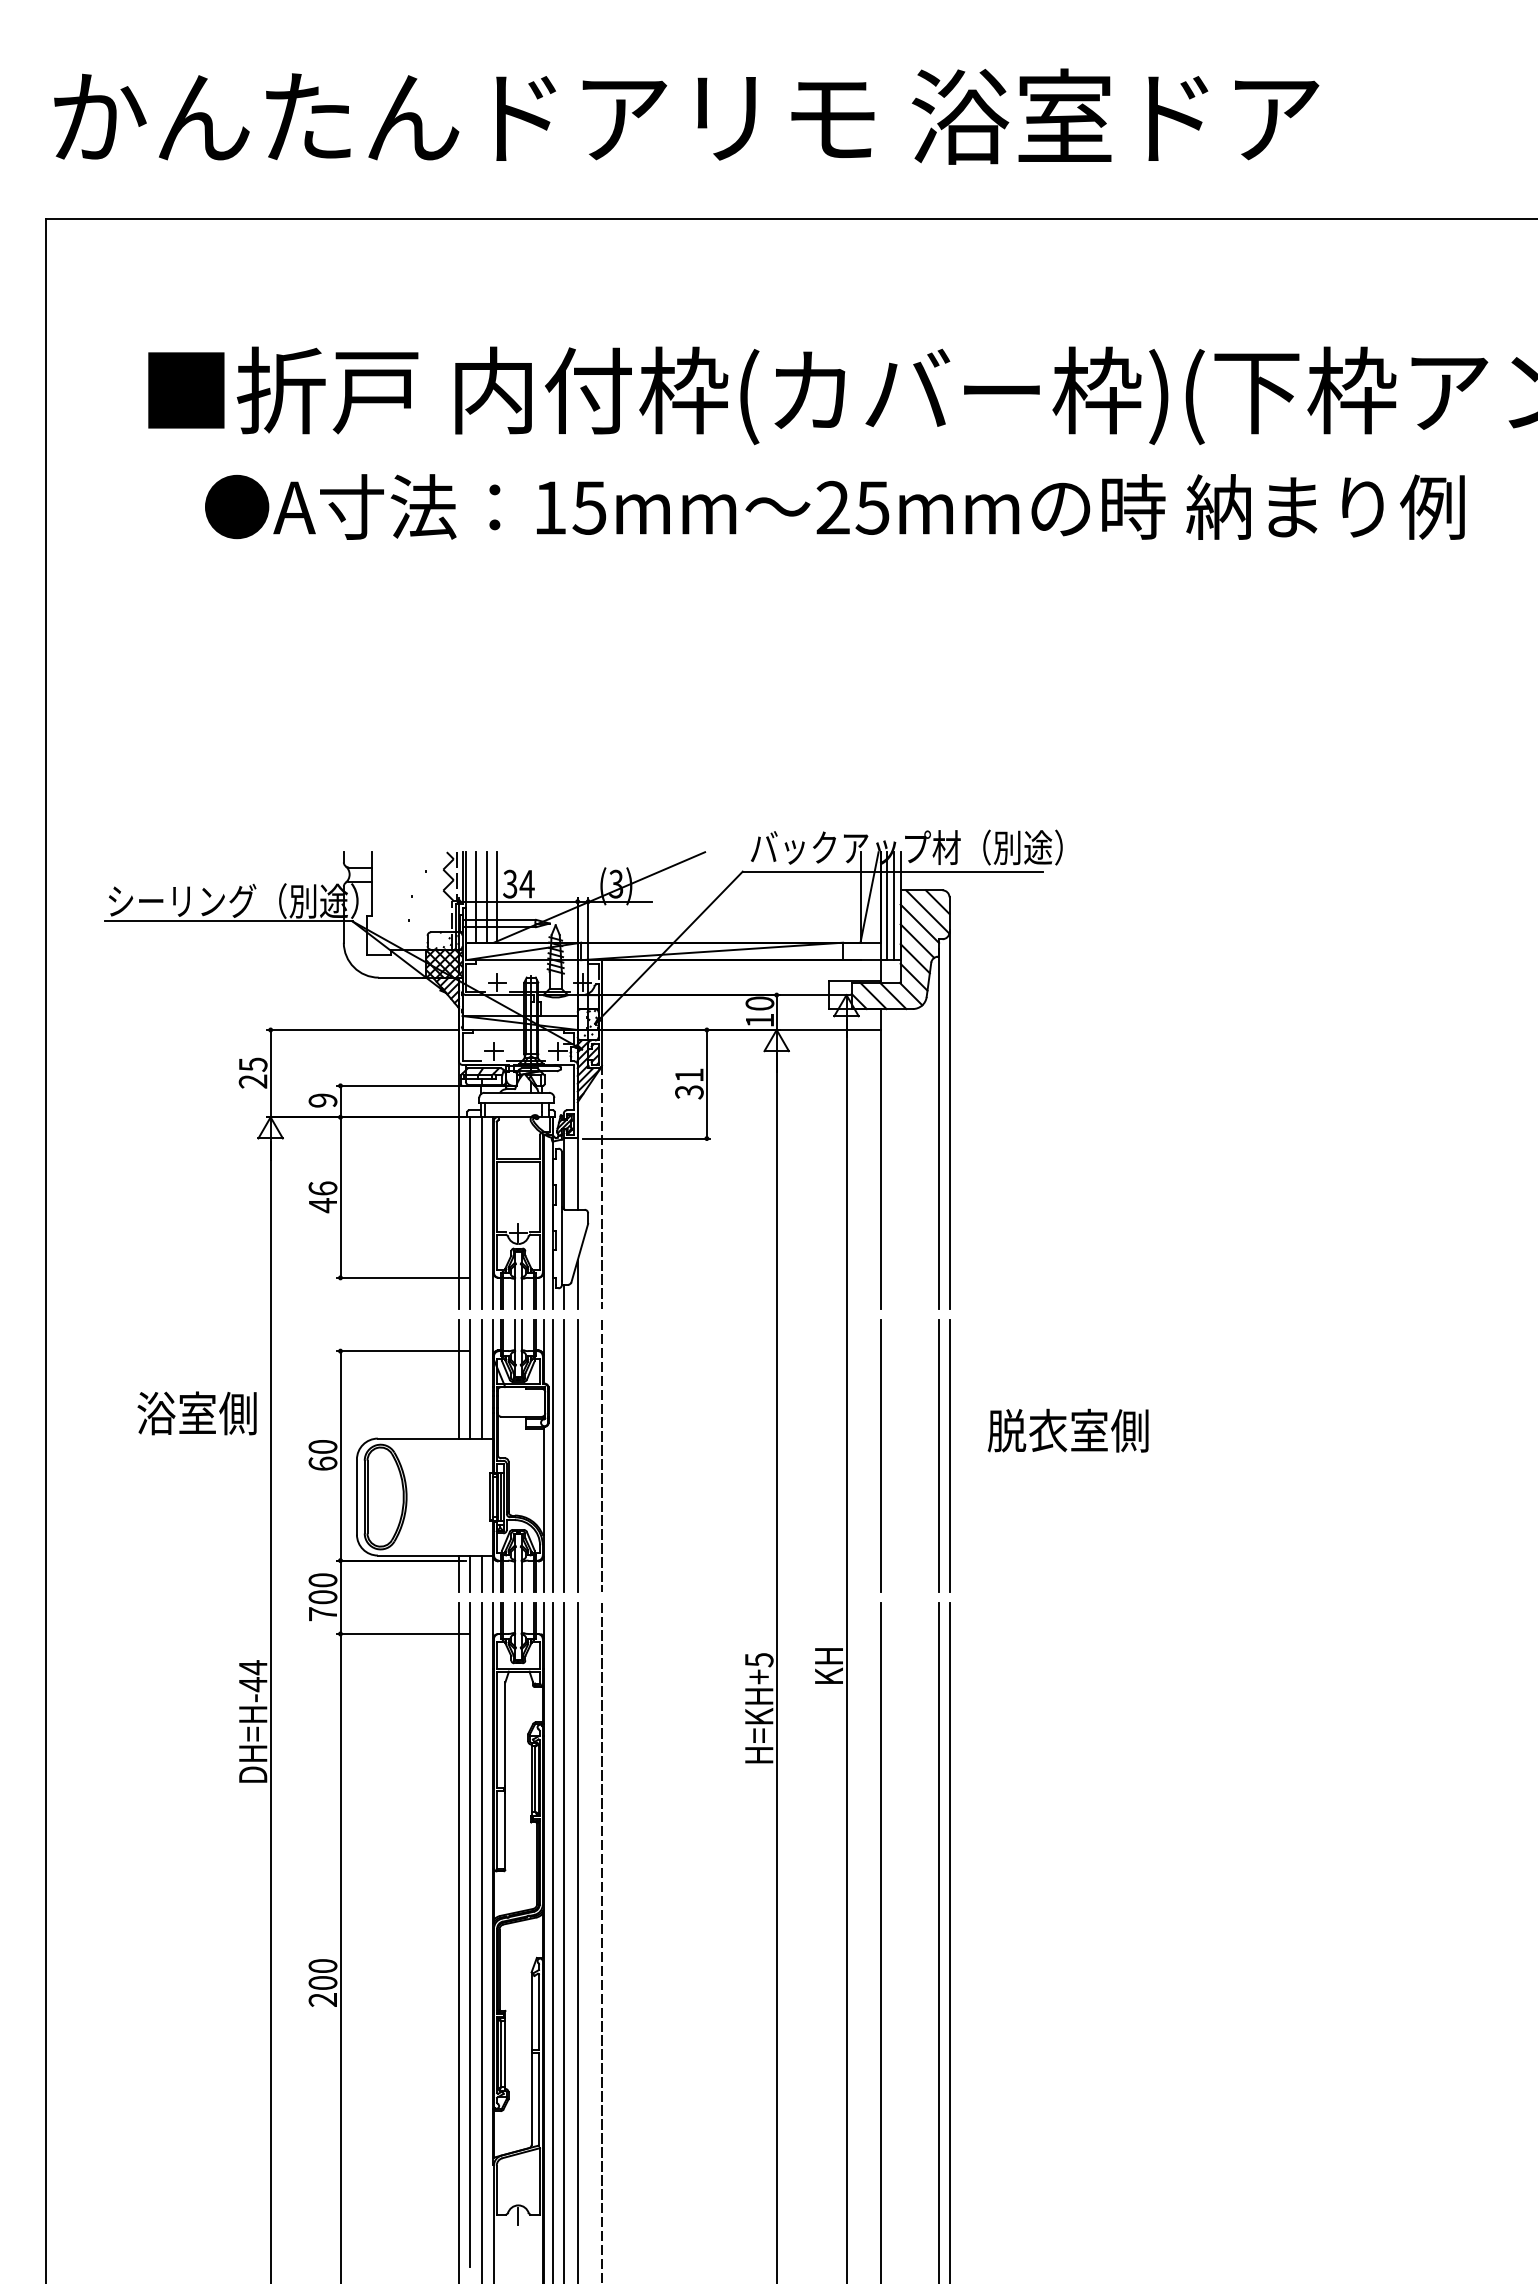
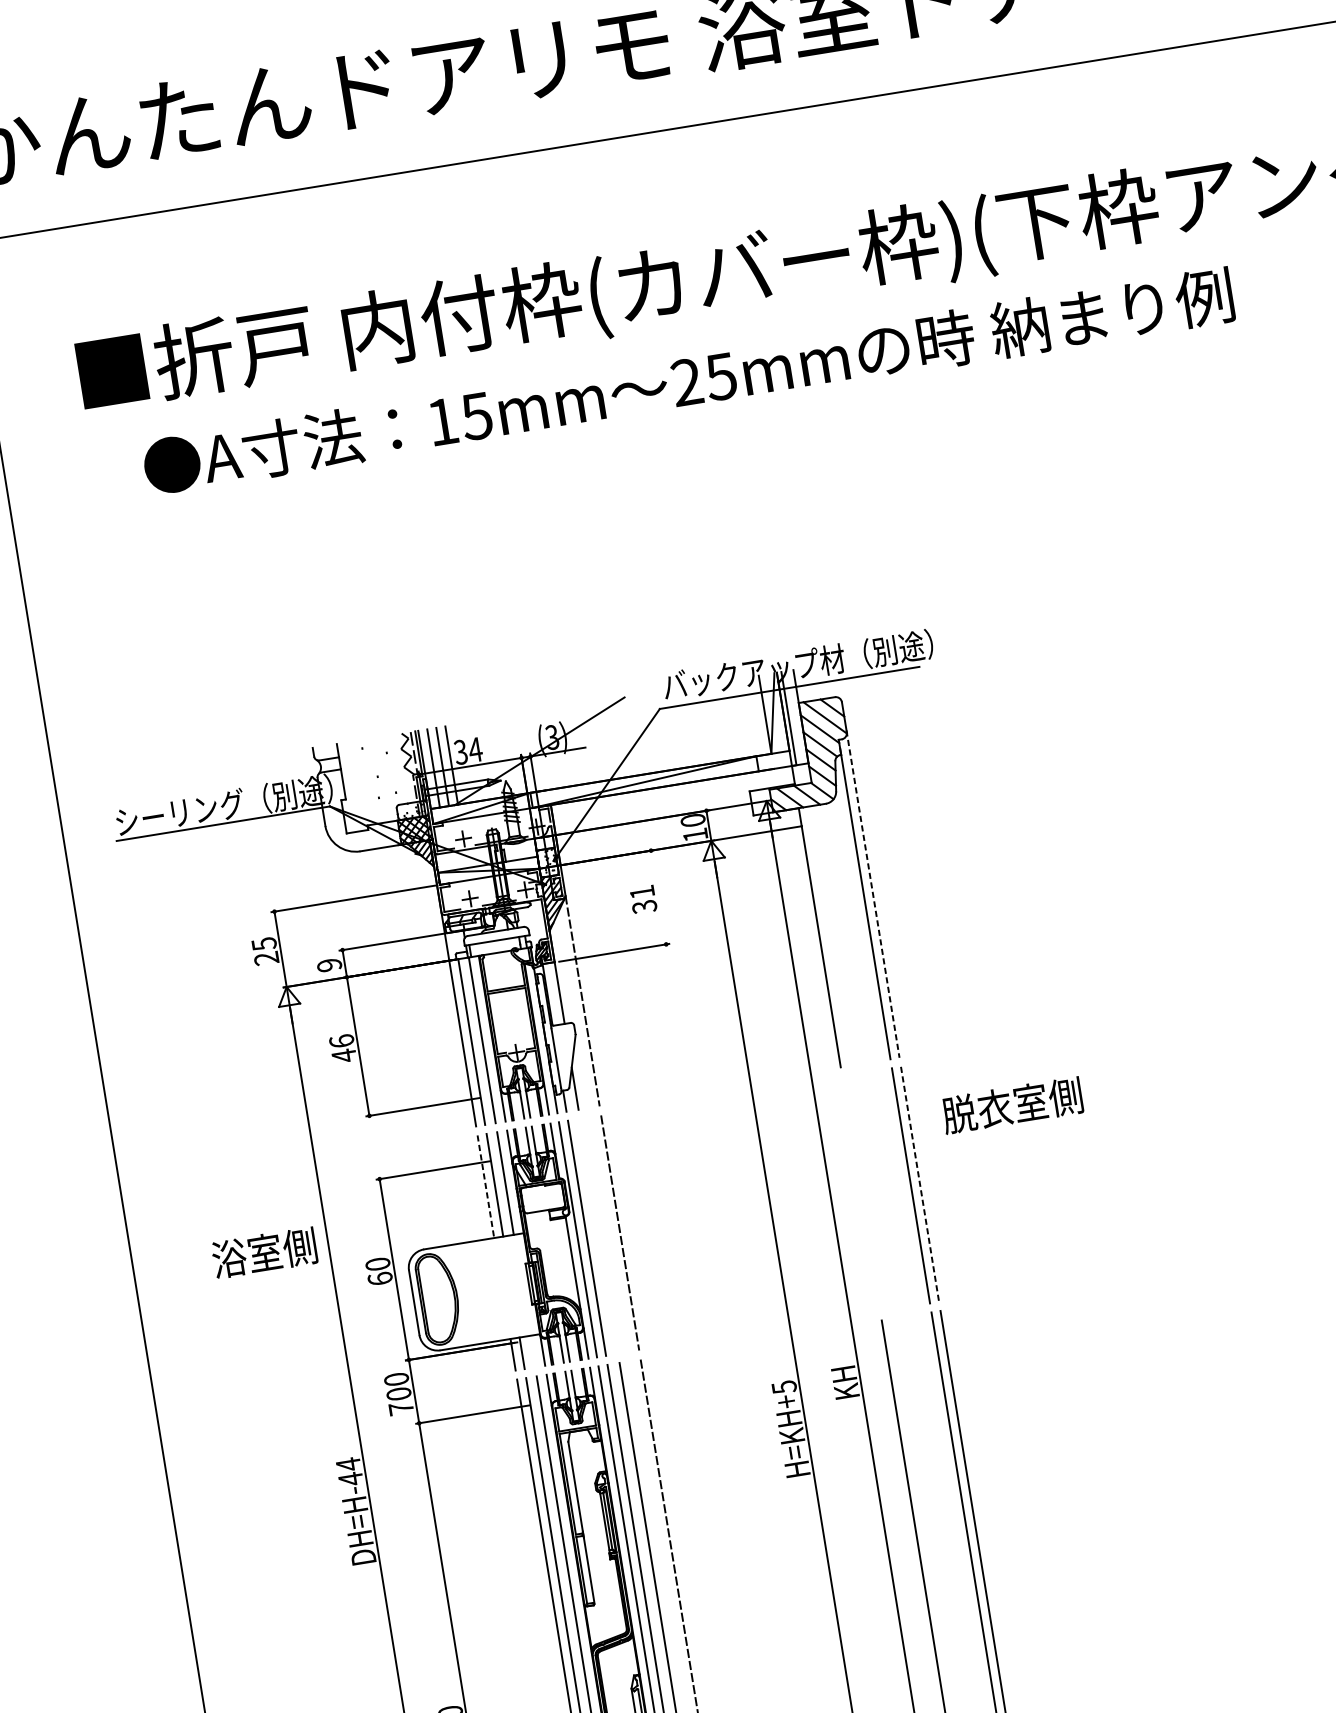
line: (893, 906) -> (794, 717), removed
line: (706, 1084) -> (658, 897), removed
line: (949, 1119) -> (872, 894), solid -> dashed
line: (459, 1379) -> (486, 1186), solid -> dashed
text: (1067, 1430) -> (1011, 1105), moved
line: (577, 1455) -> (598, 1236), removed
line: (881, 1455) -> (861, 1193), removed
line: (949, 1456) -> (920, 1184), solid -> dashed
line: (481, 1573) -> (532, 1351), removed

